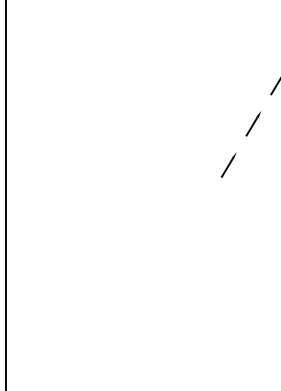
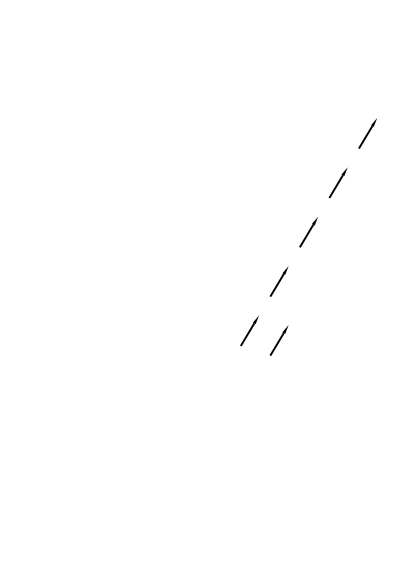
line: (252, 173) -> (278, 340), added

